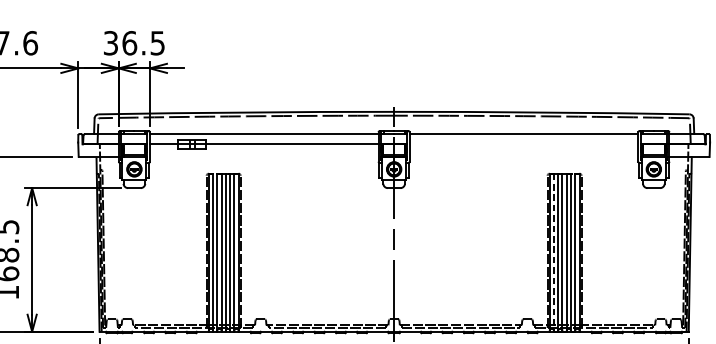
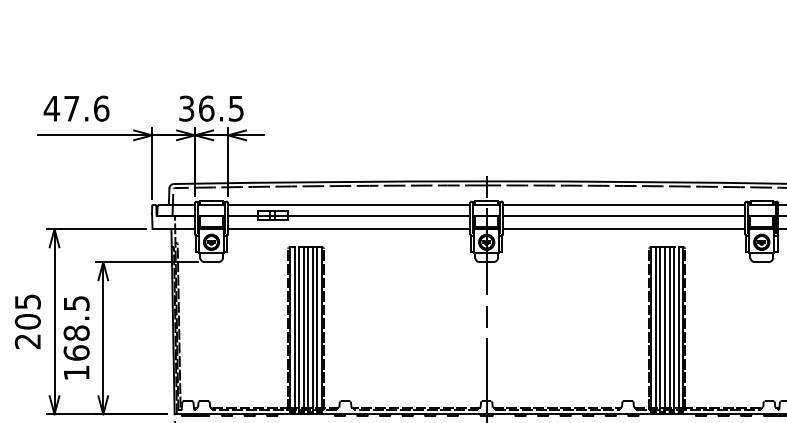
line: (524, 144) -> (624, 215), added
line: (264, 157) -> (349, 229), added
line: (524, 157) -> (624, 229), added
line: (553, 252) -> (655, 330), dashed -> solid

